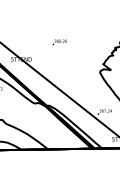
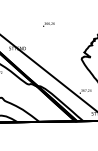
text: (59, 42) -> (48, 24), moved

